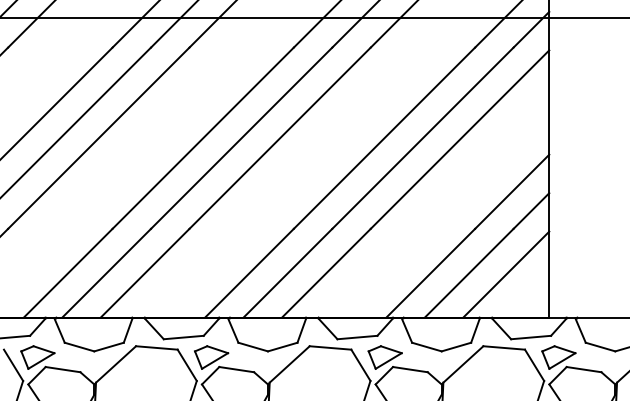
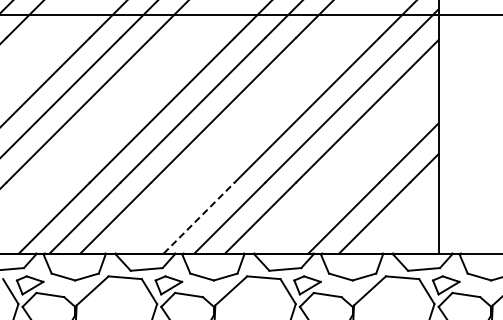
line: (249, 272) -> (199, 217), solid -> dashed
line: (505, 273) -> (403, 218), removed

